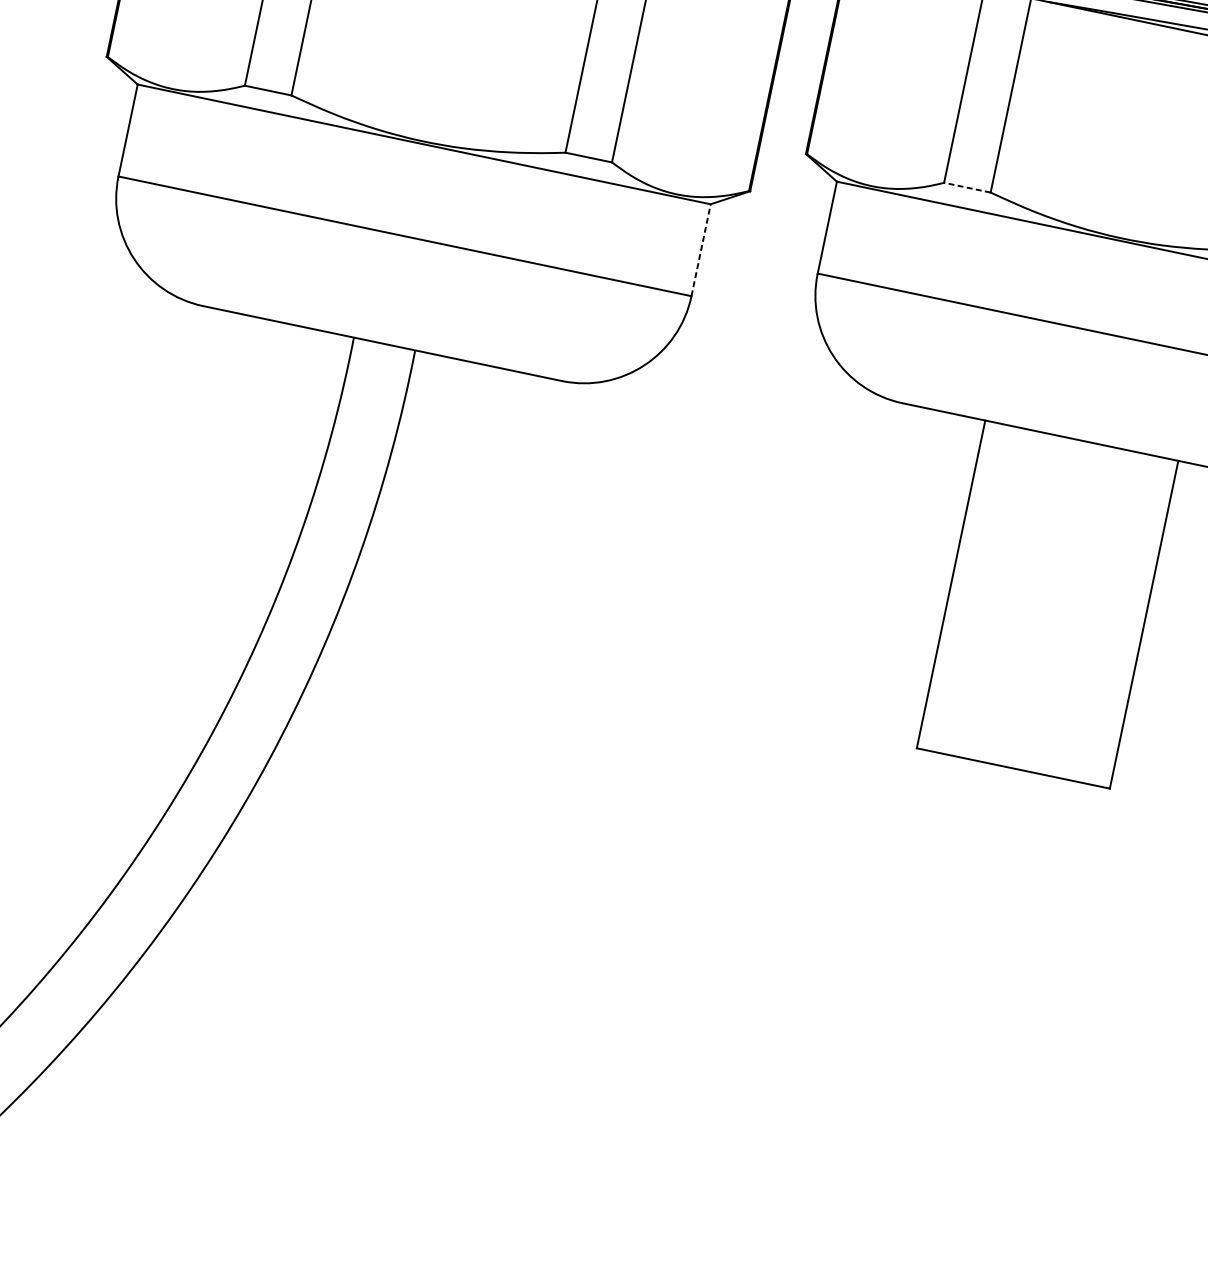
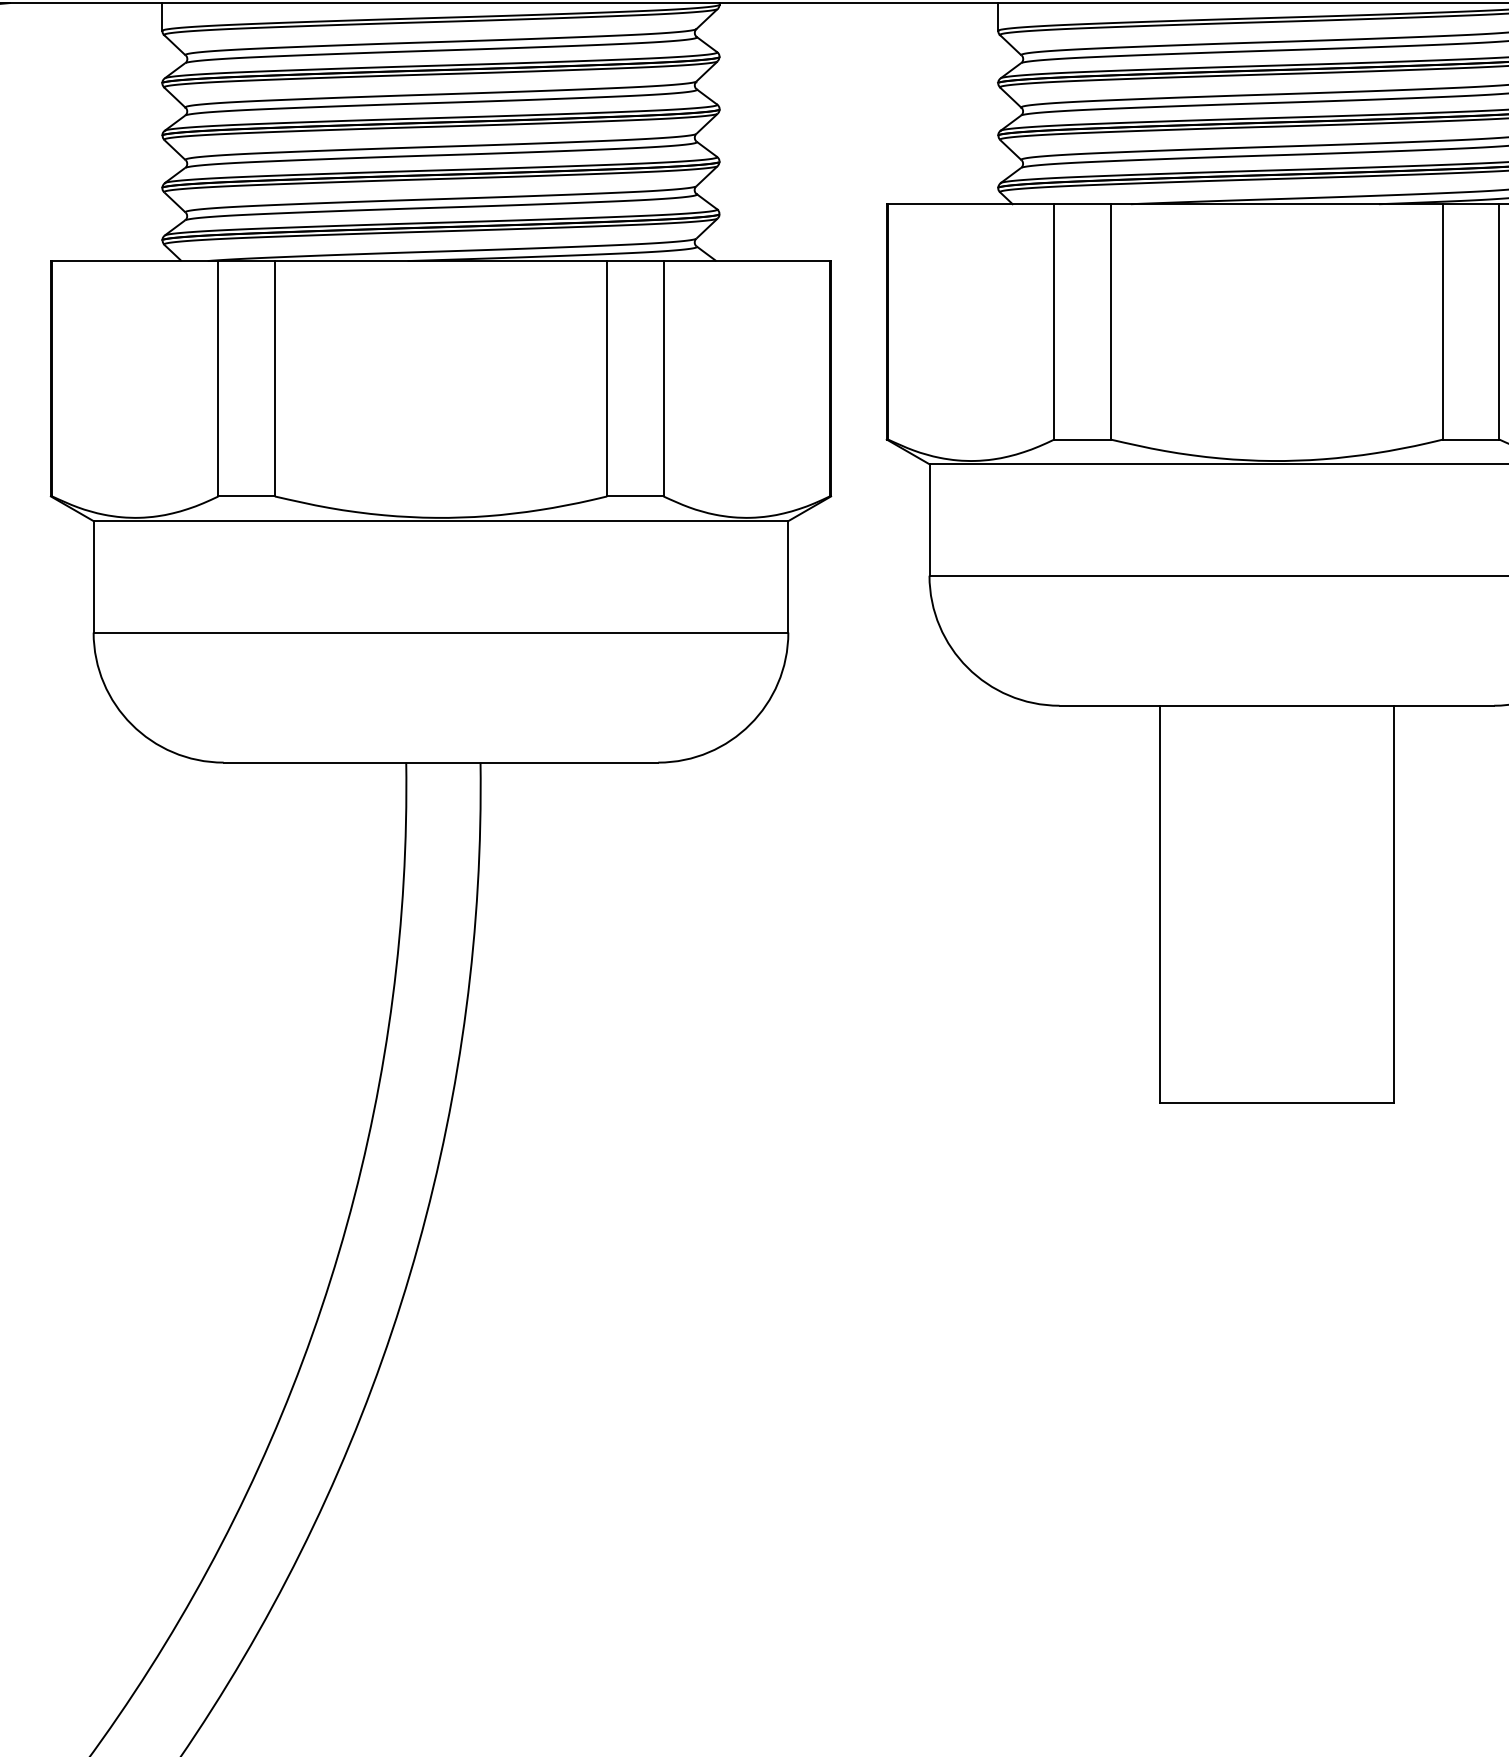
line: (967, 187) -> (1082, 439), dashed -> solid
line: (701, 249) -> (788, 576), dashed -> solid

